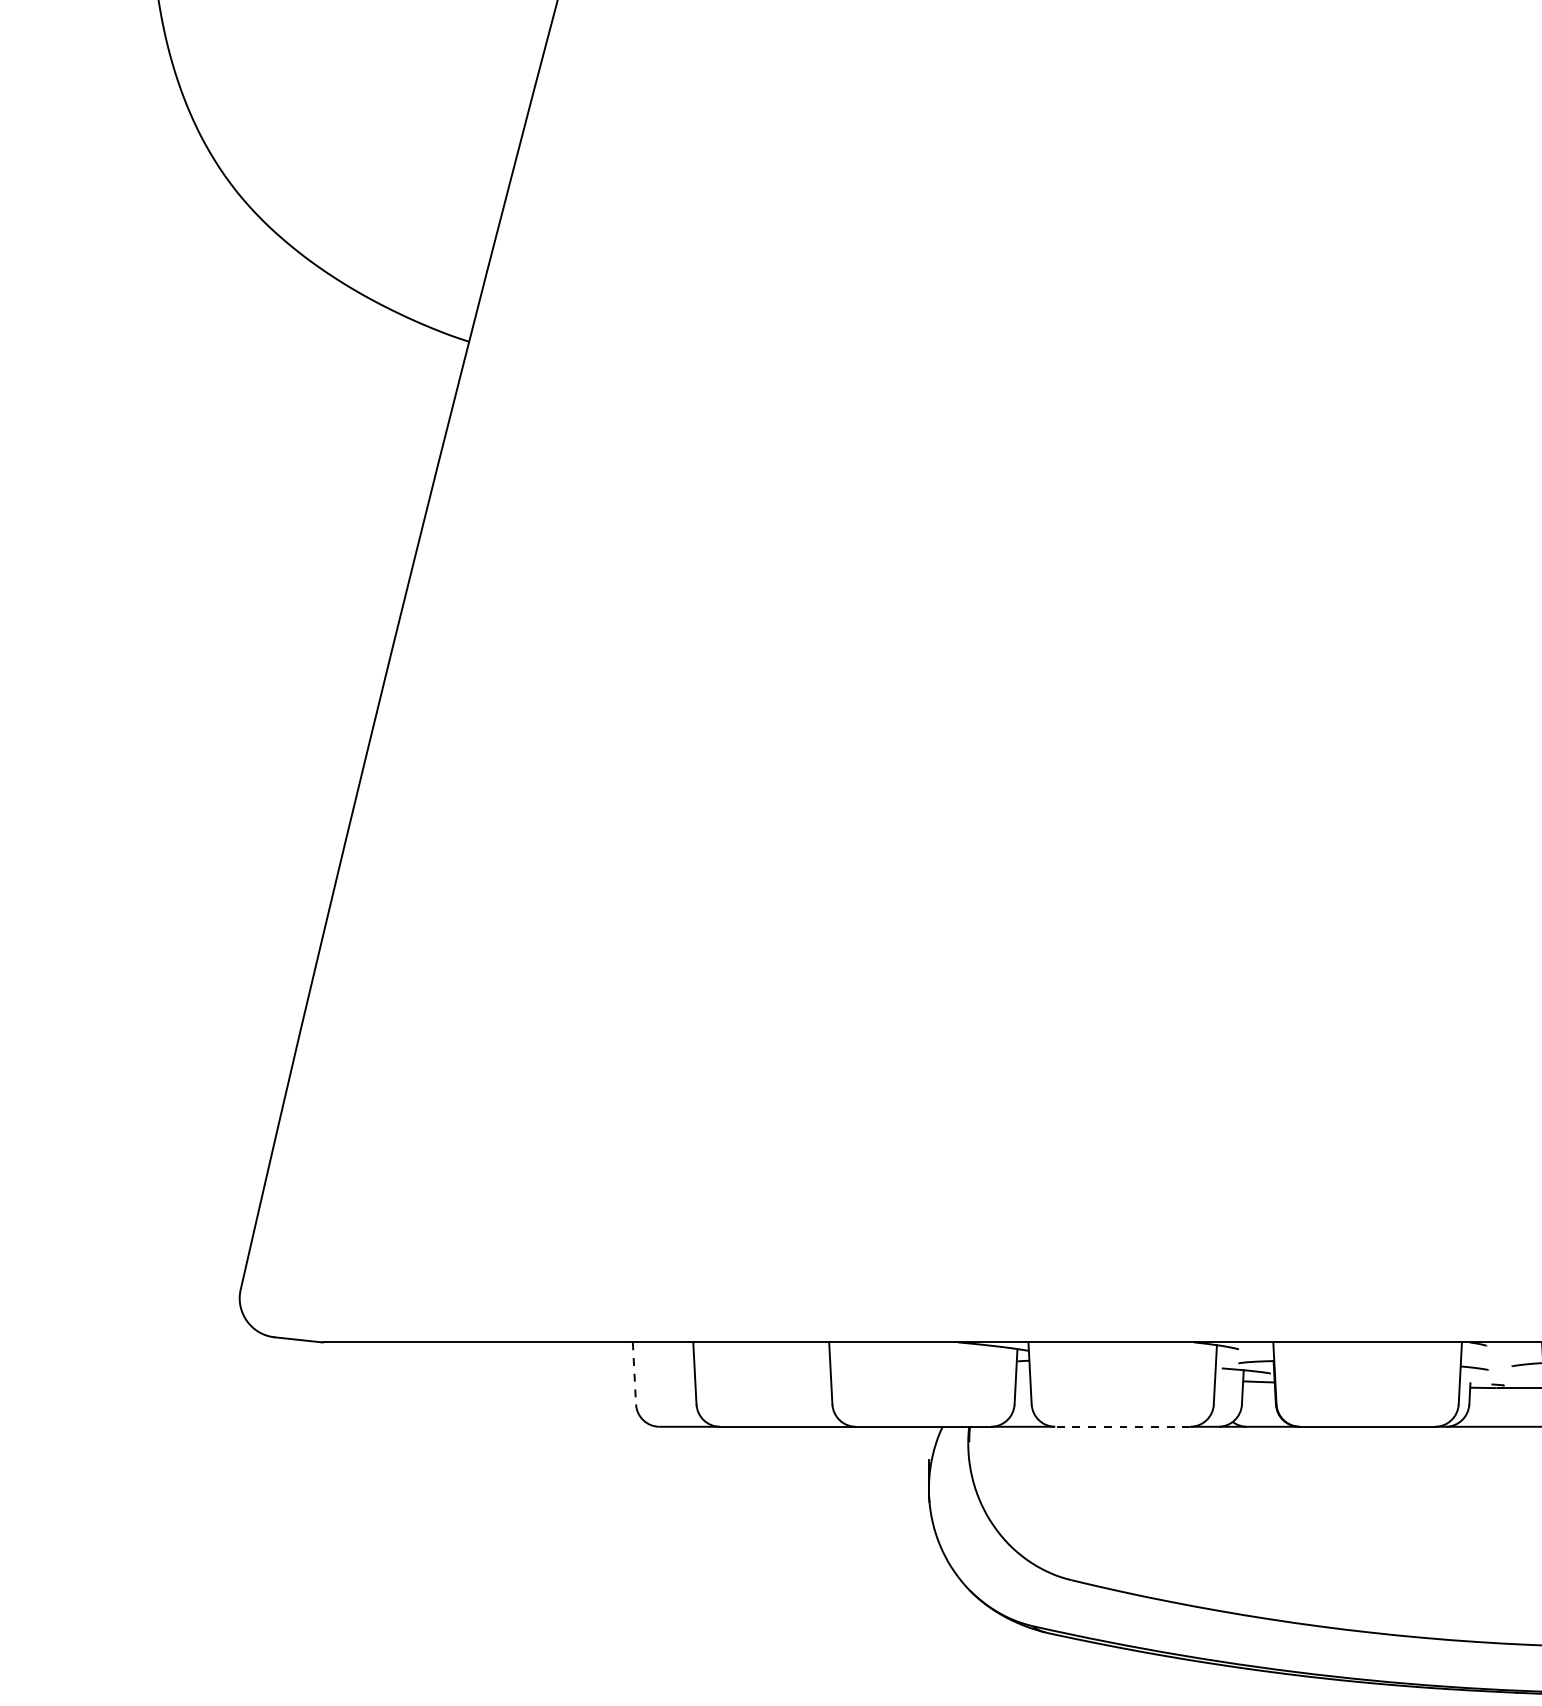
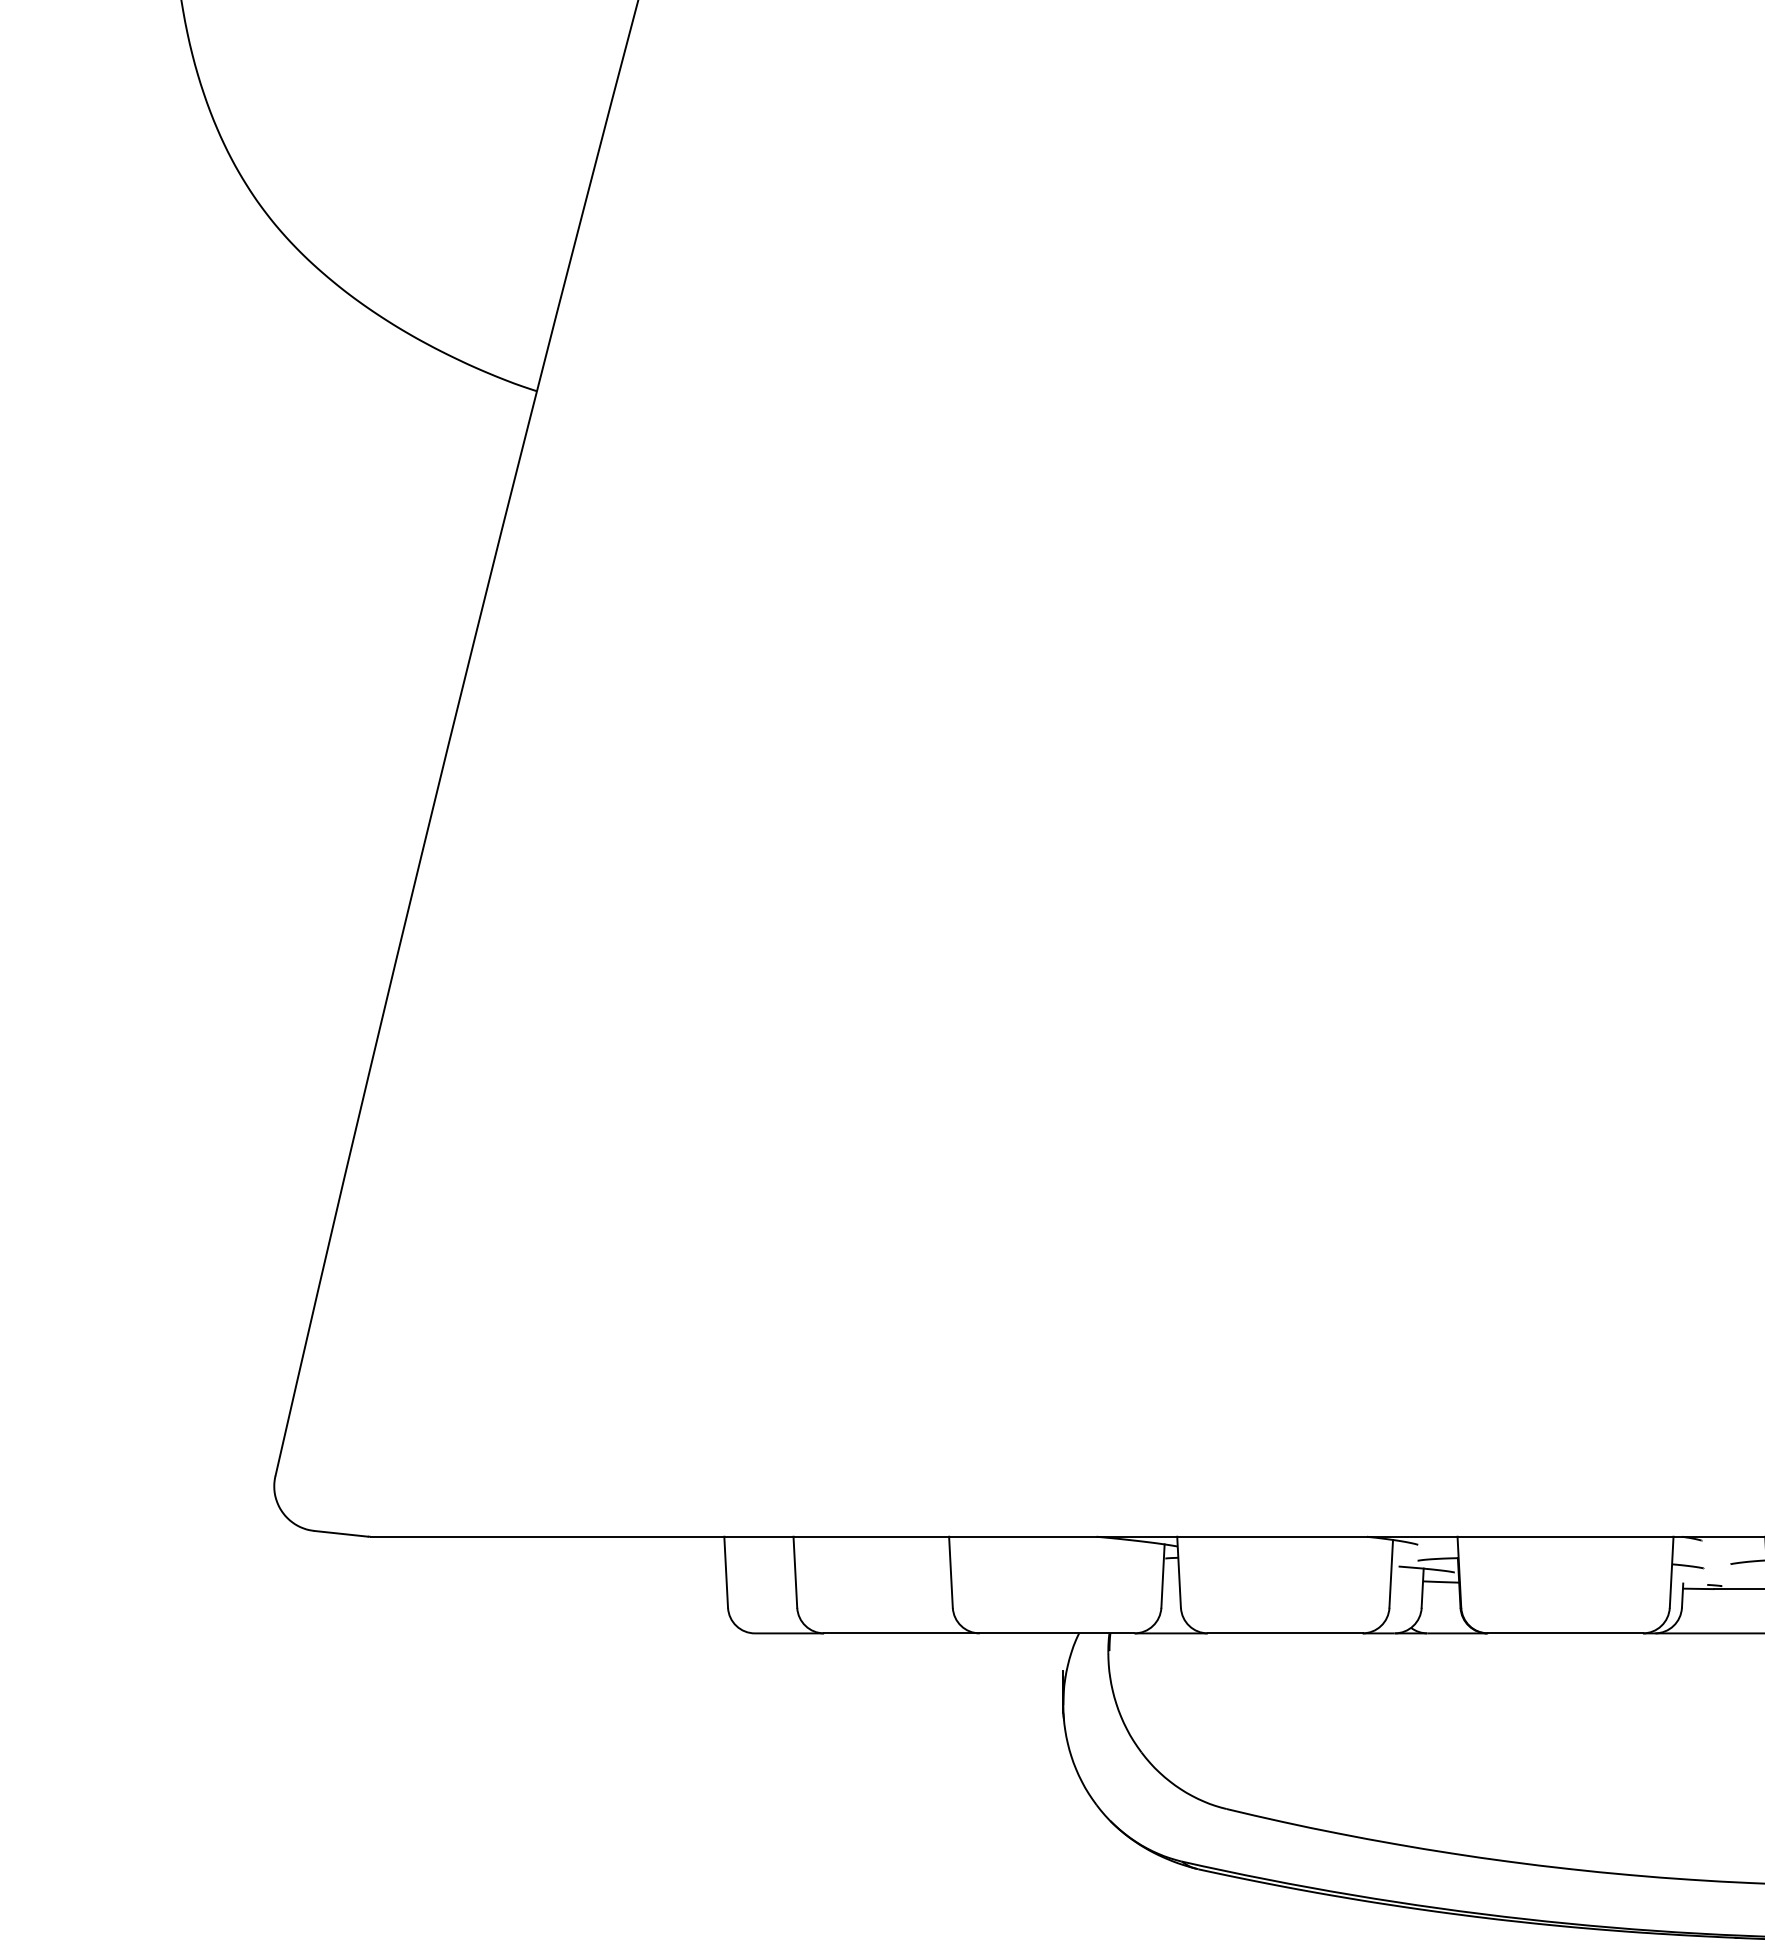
line: (634, 1373) -> (726, 1572), dashed -> solid
line: (1122, 1426) -> (1284, 1633), dashed -> solid

